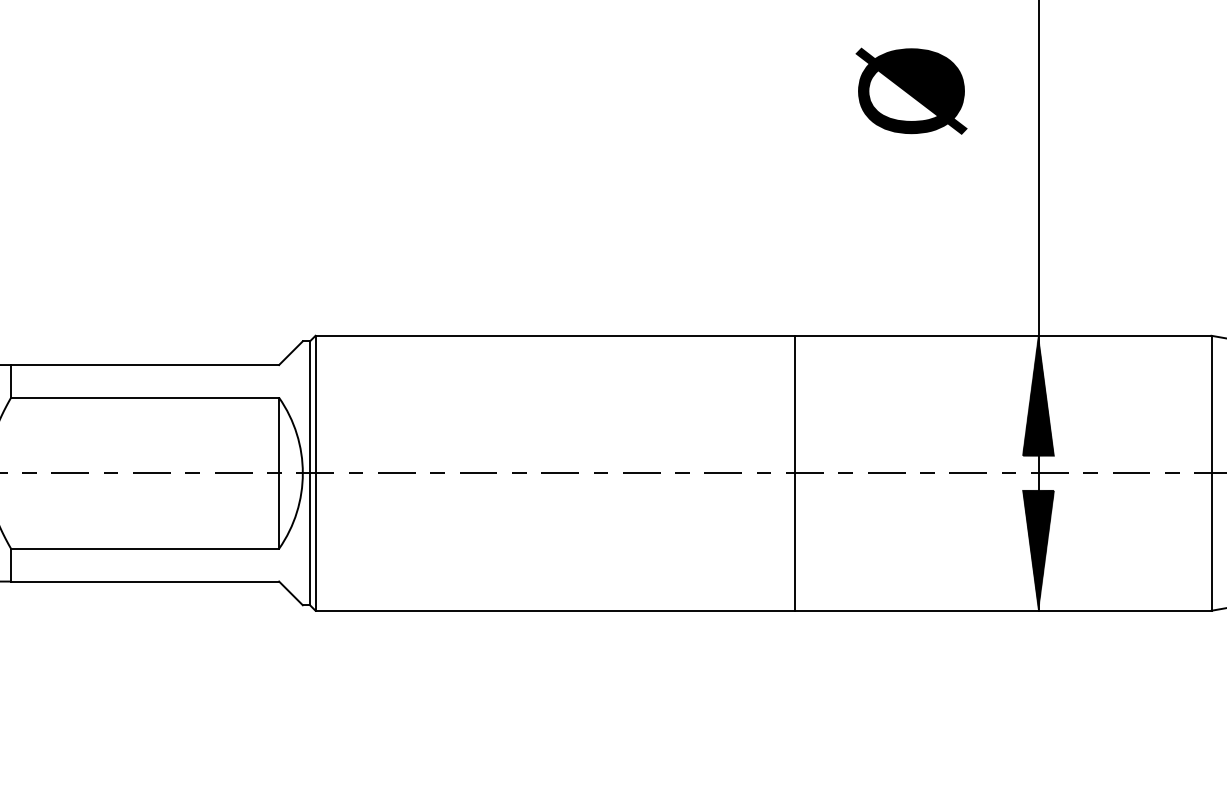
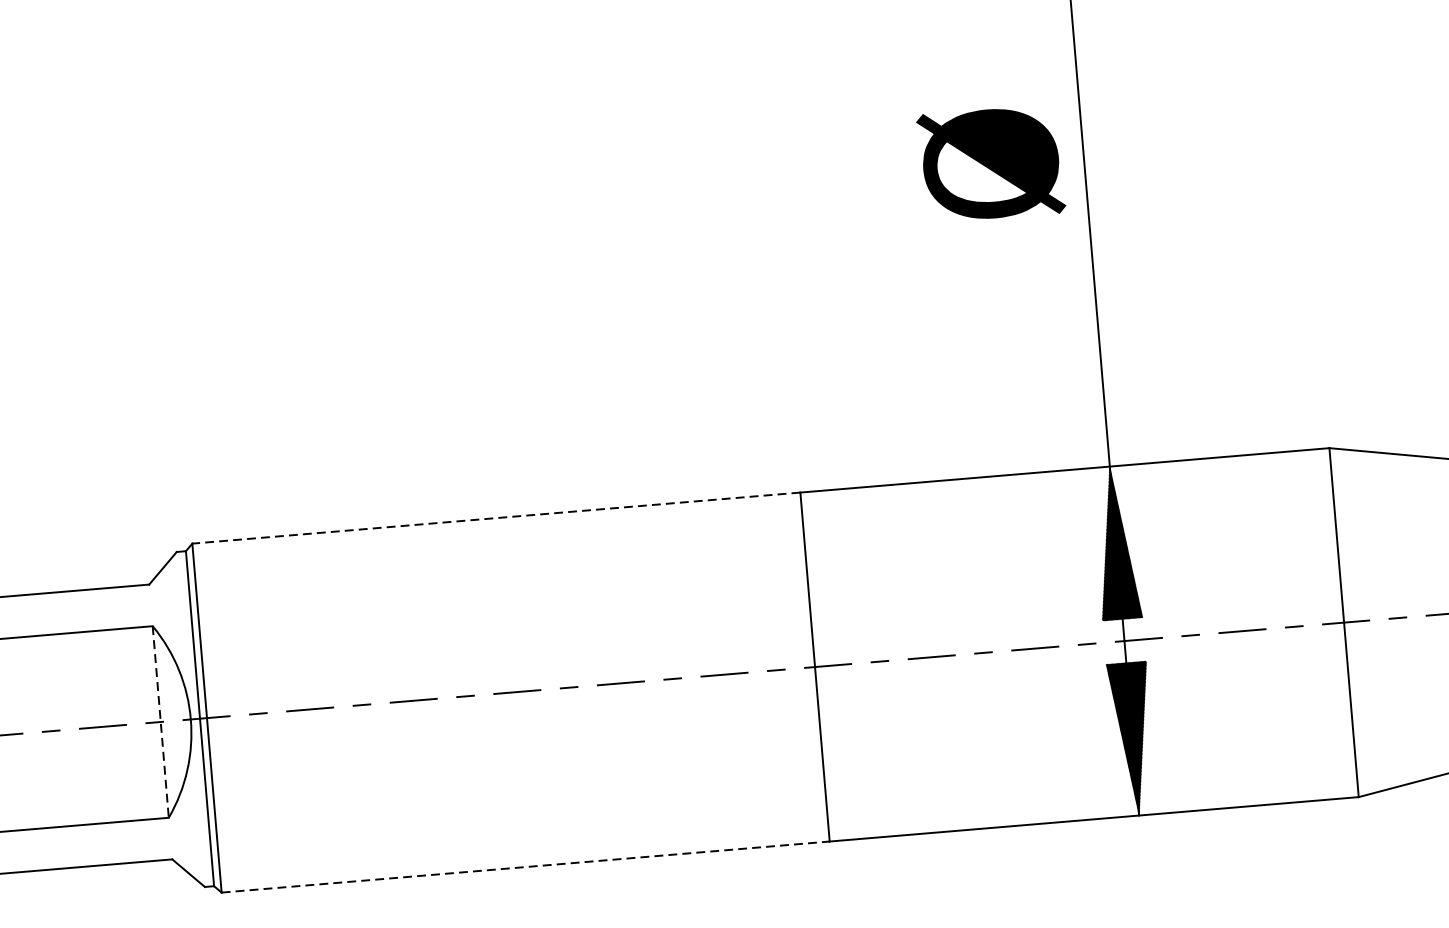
text: (911, 90) -> (991, 163), moved
line: (555, 335) -> (496, 517), solid -> dashed
line: (279, 473) -> (161, 722), solid -> dashed
line: (555, 610) -> (526, 866), solid -> dashed

